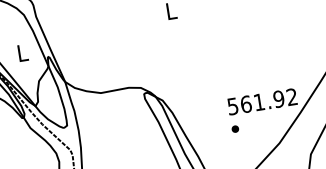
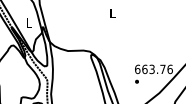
text: (261, 102) -> (153, 69), 561.92 -> 663.76

